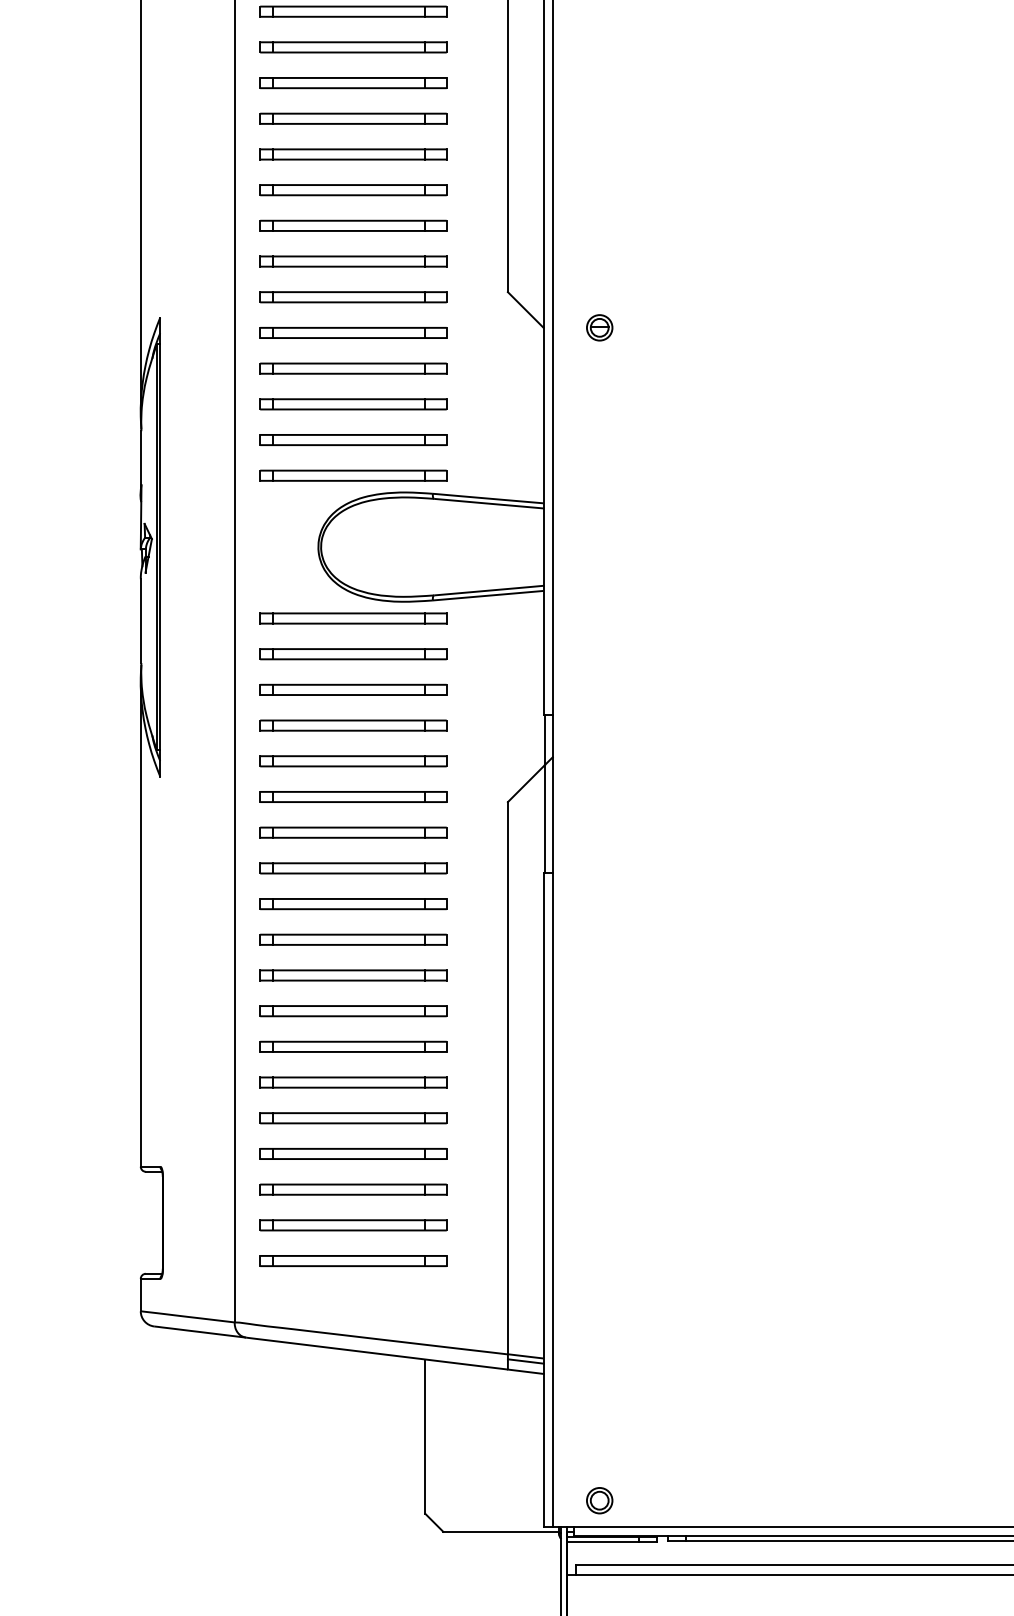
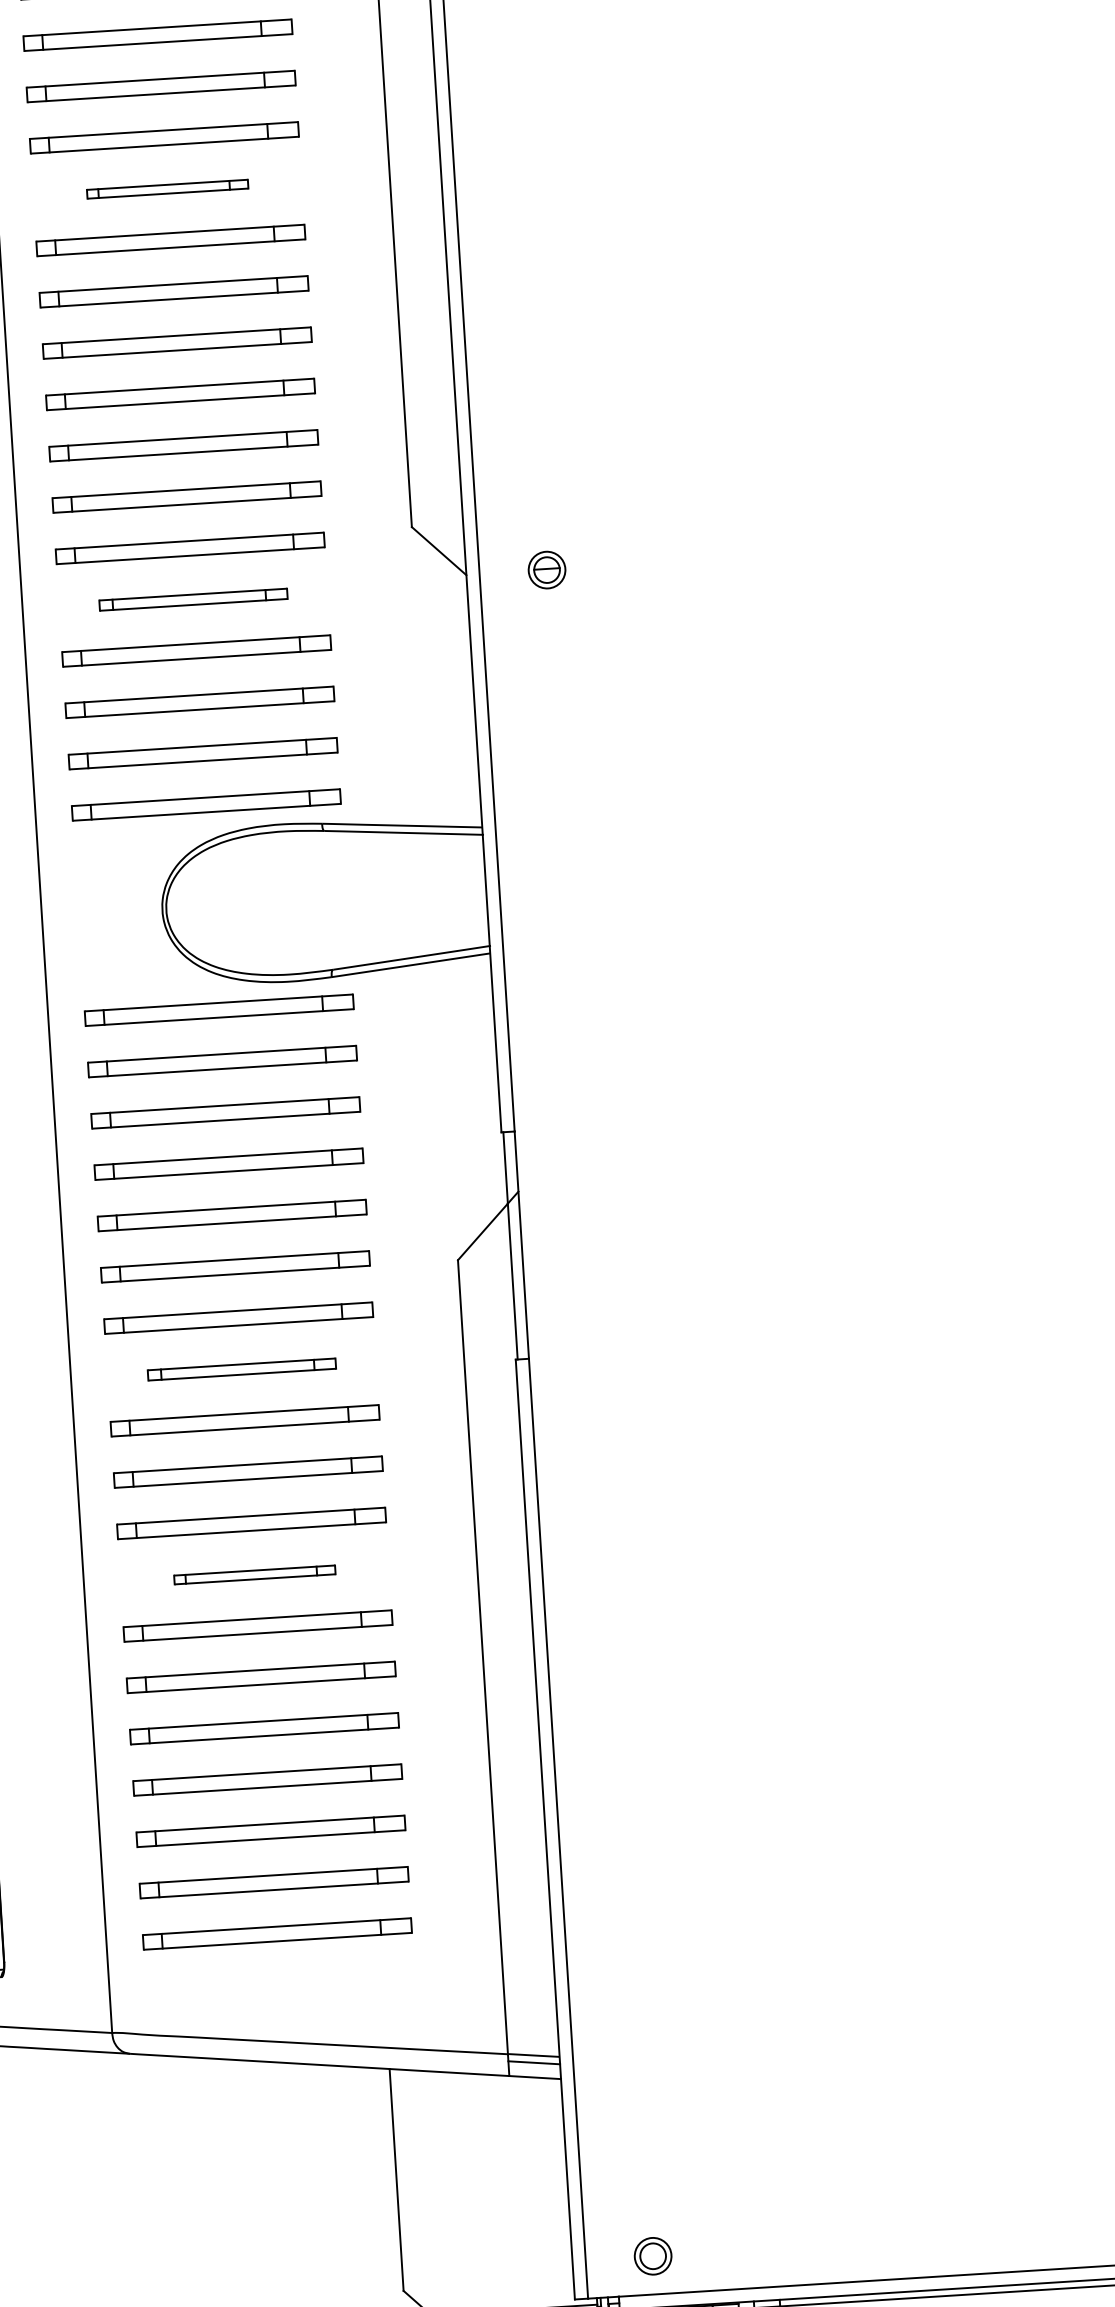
part: (353, 47) -> (167, 189), size x0.6
part: (353, 332) -> (193, 599), size x0.7
part: (353, 868) -> (241, 1369), size x0.7
part: (353, 1011) -> (254, 1575), size x0.6

